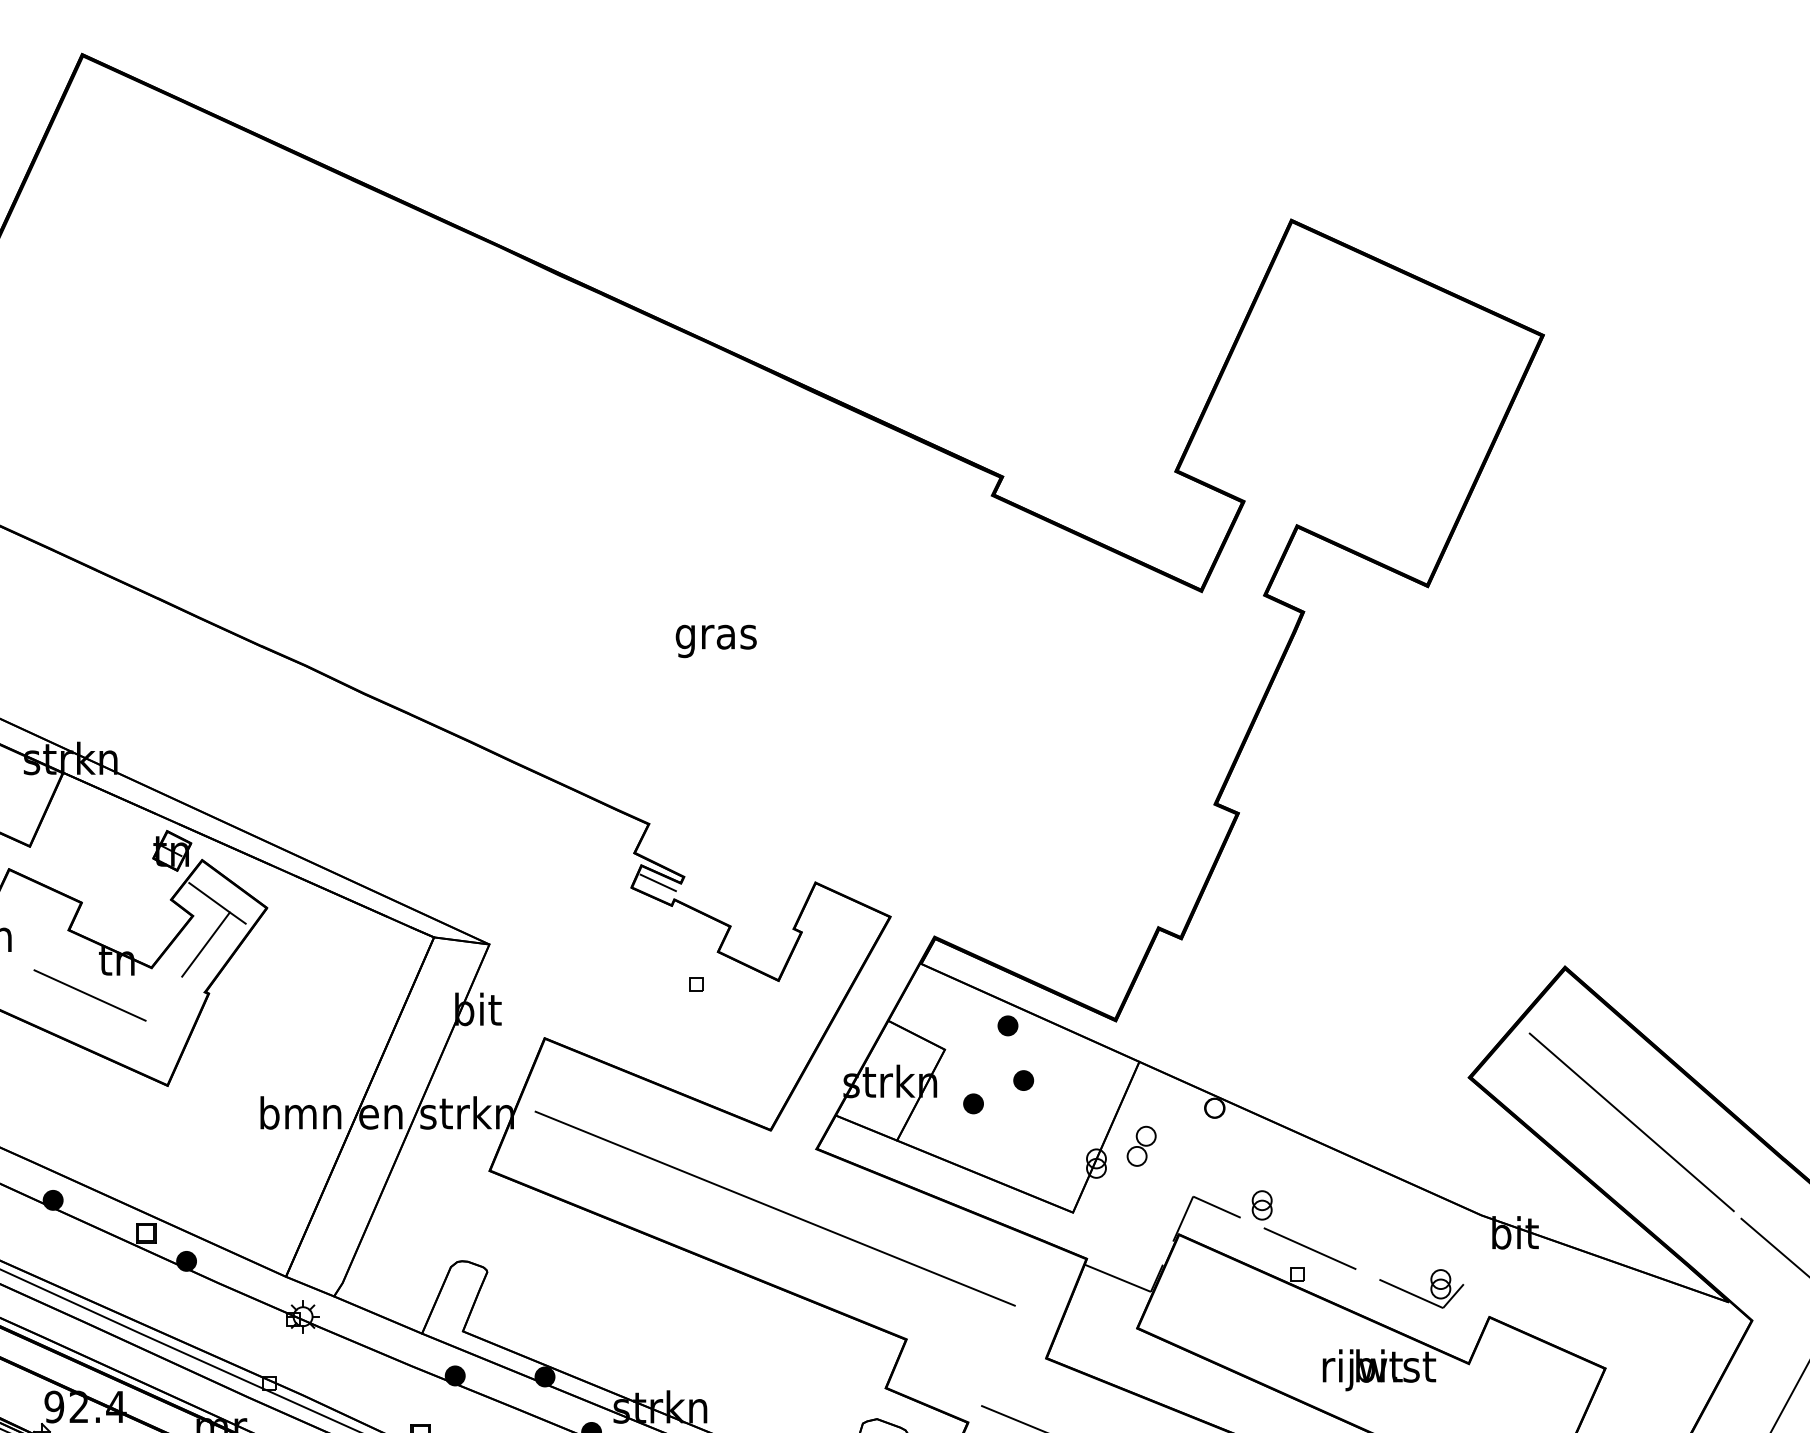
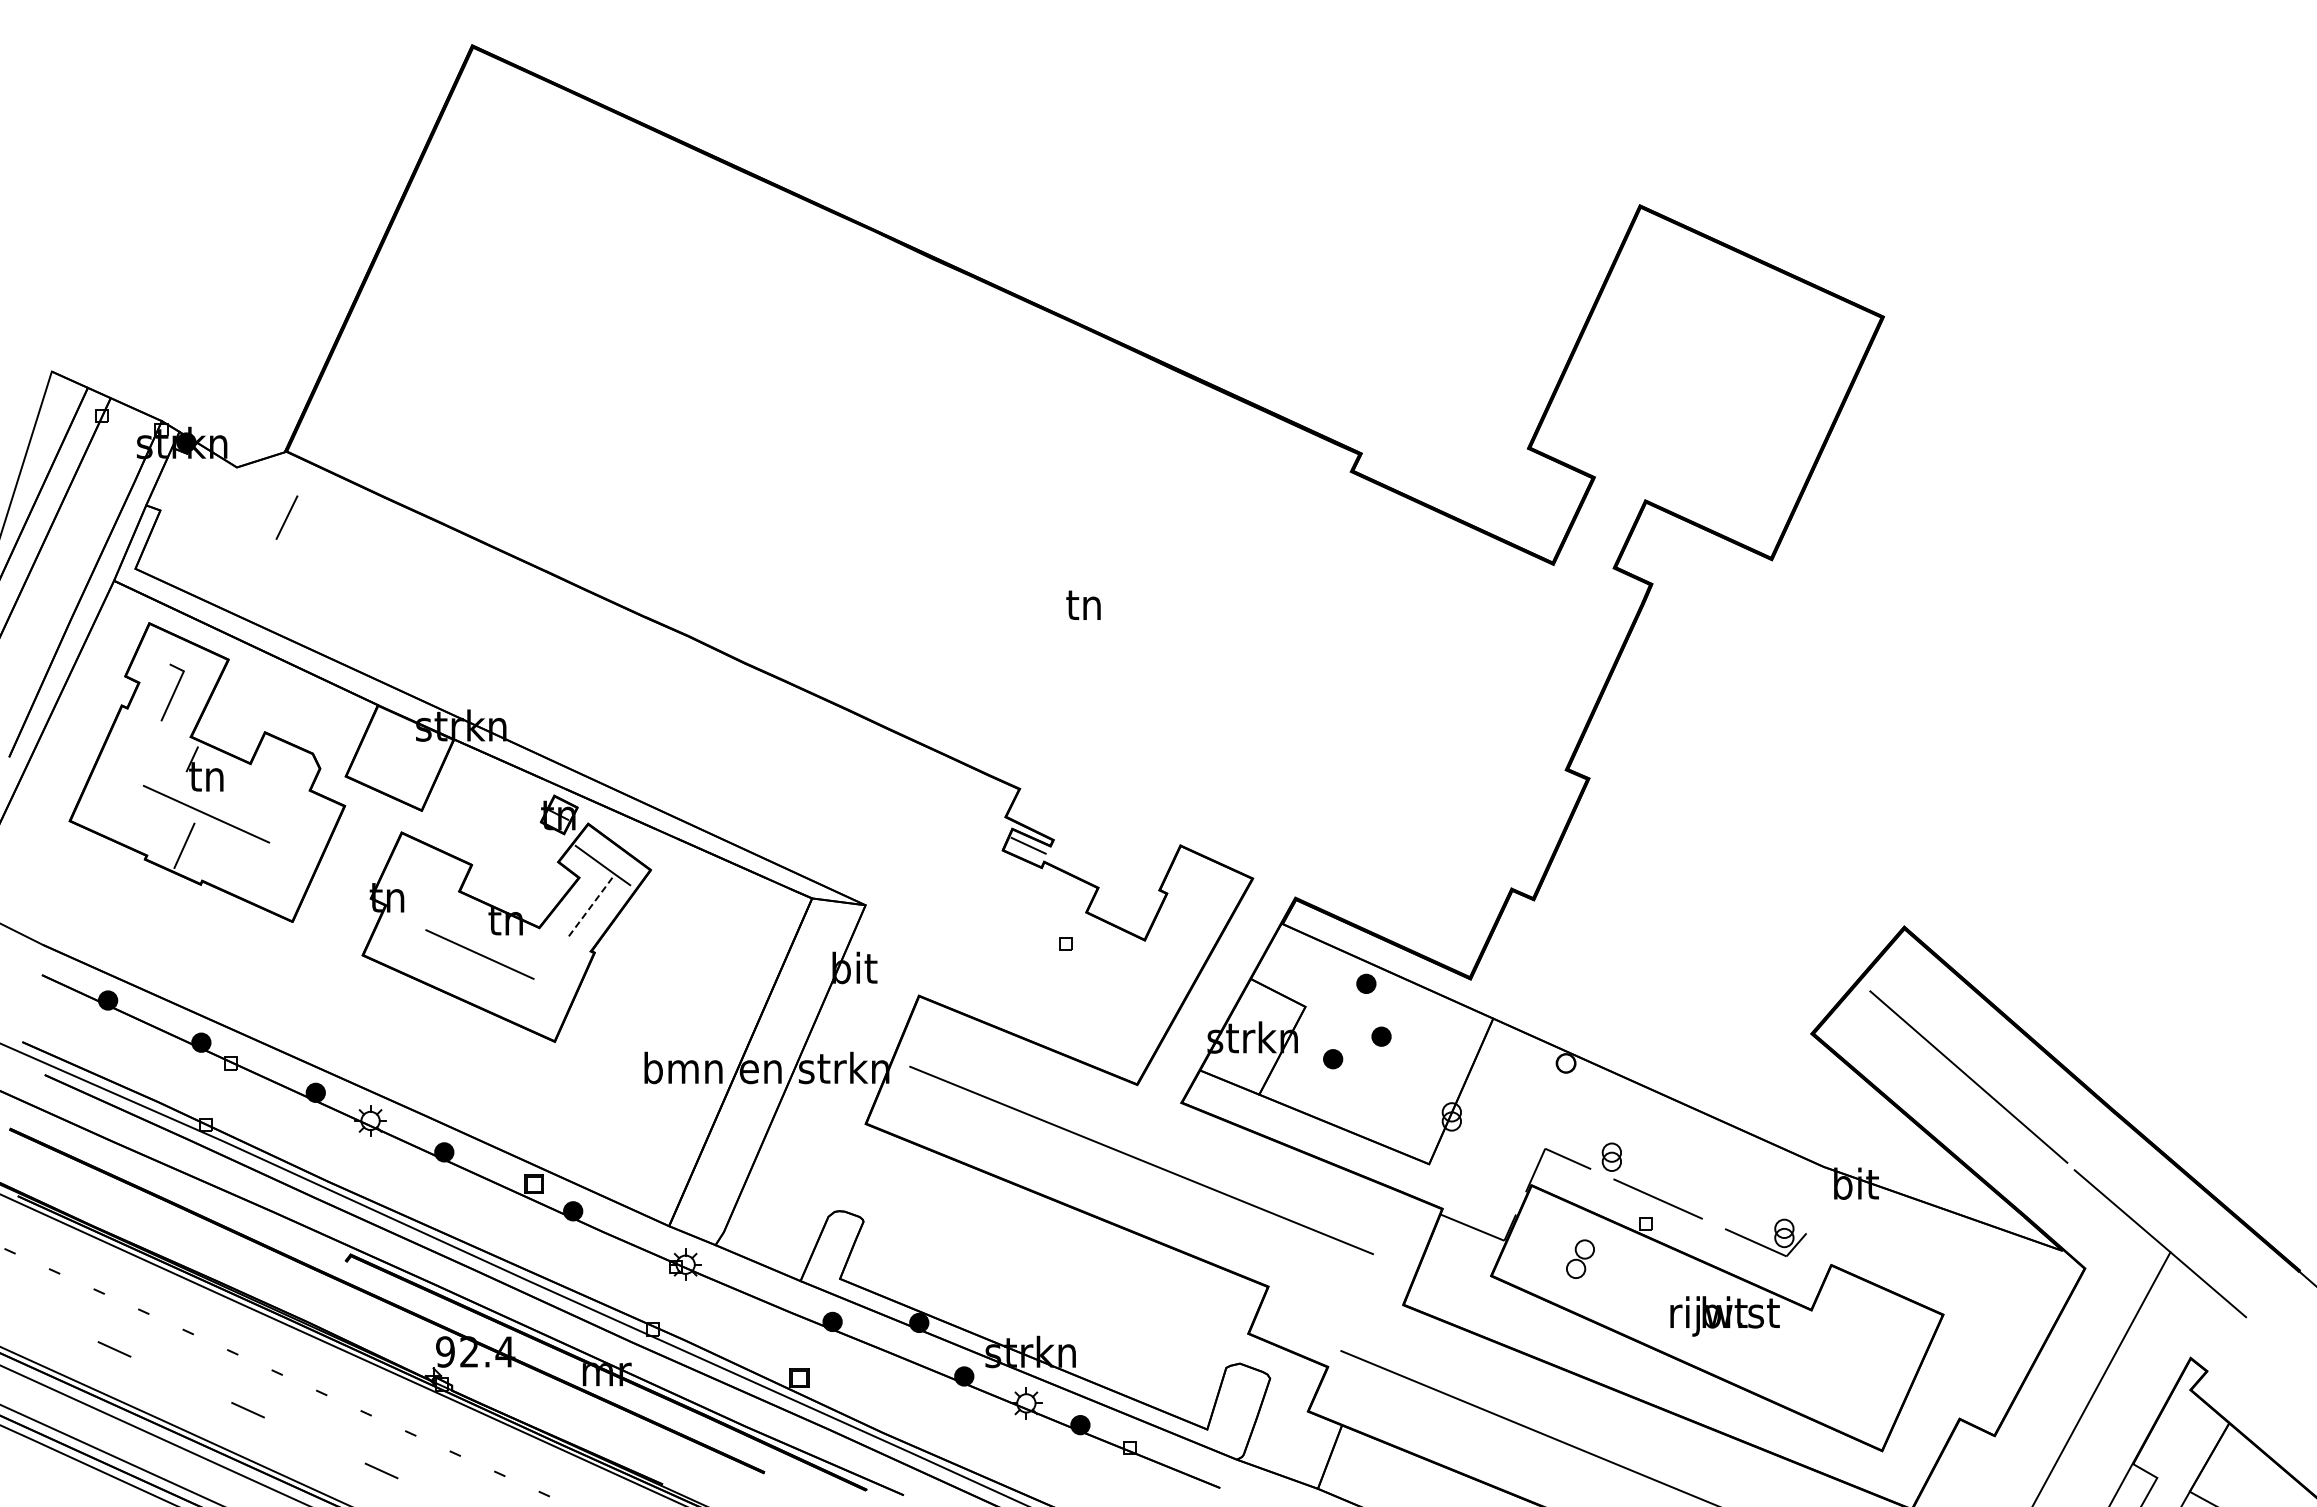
text: (716, 638) -> (1084, 609), gras -> tn
line: (205, 944) -> (591, 905), solid -> dashed
part: (1141, 1145) -> (1580, 1258), moved

